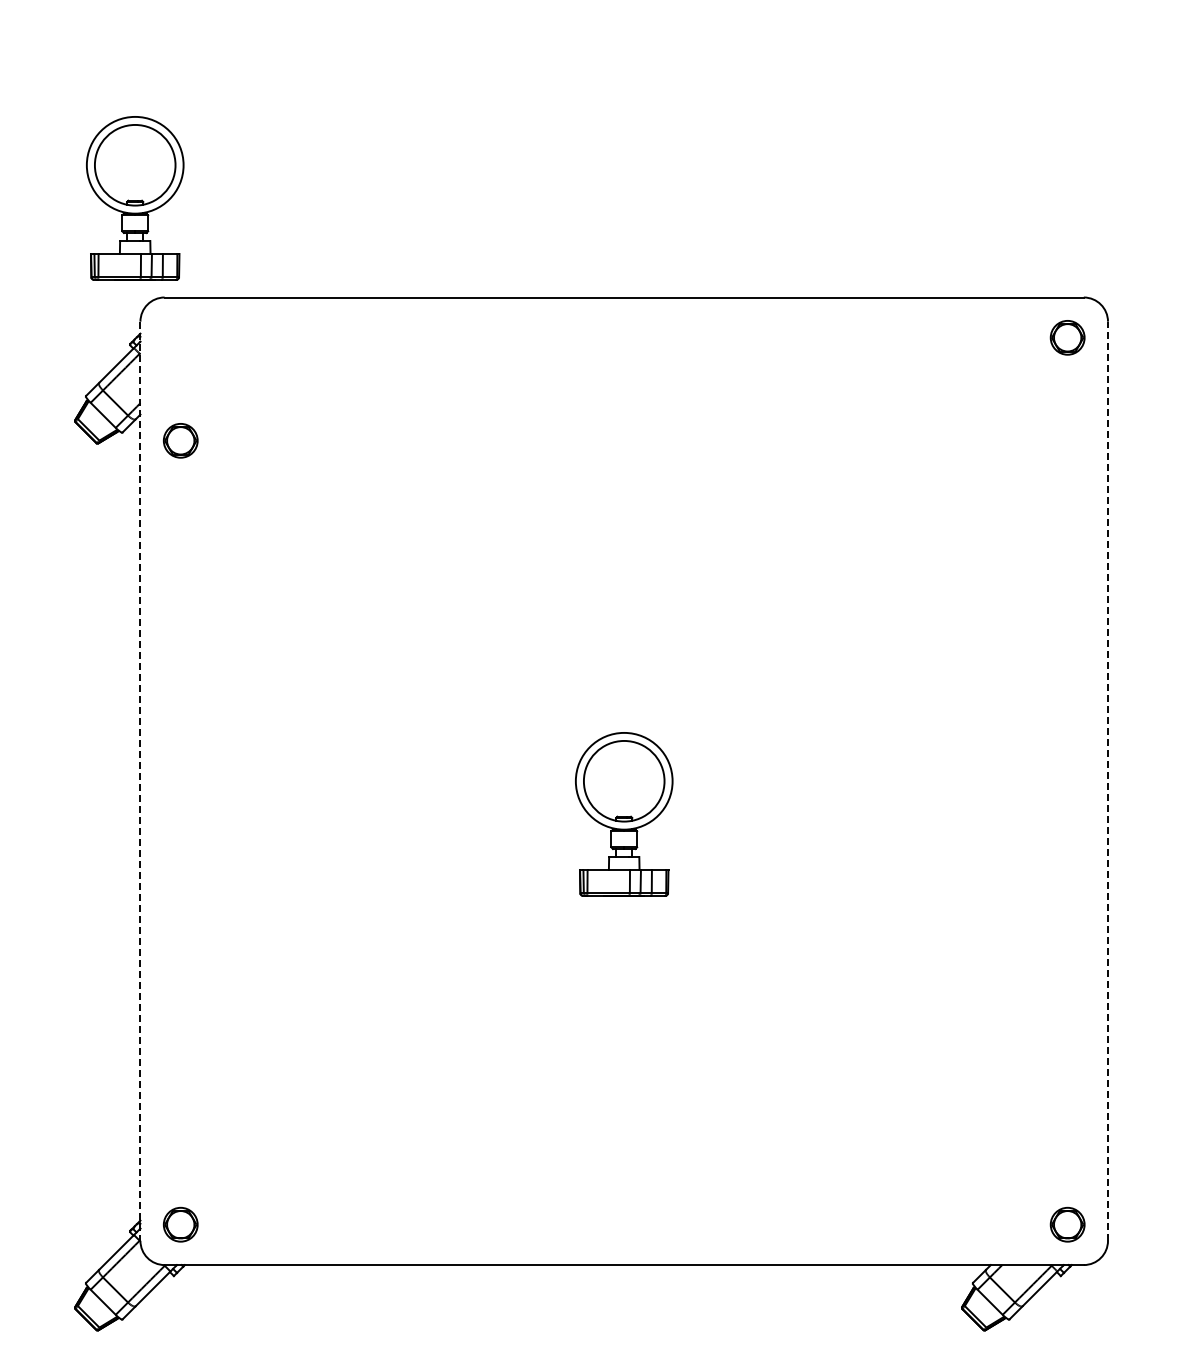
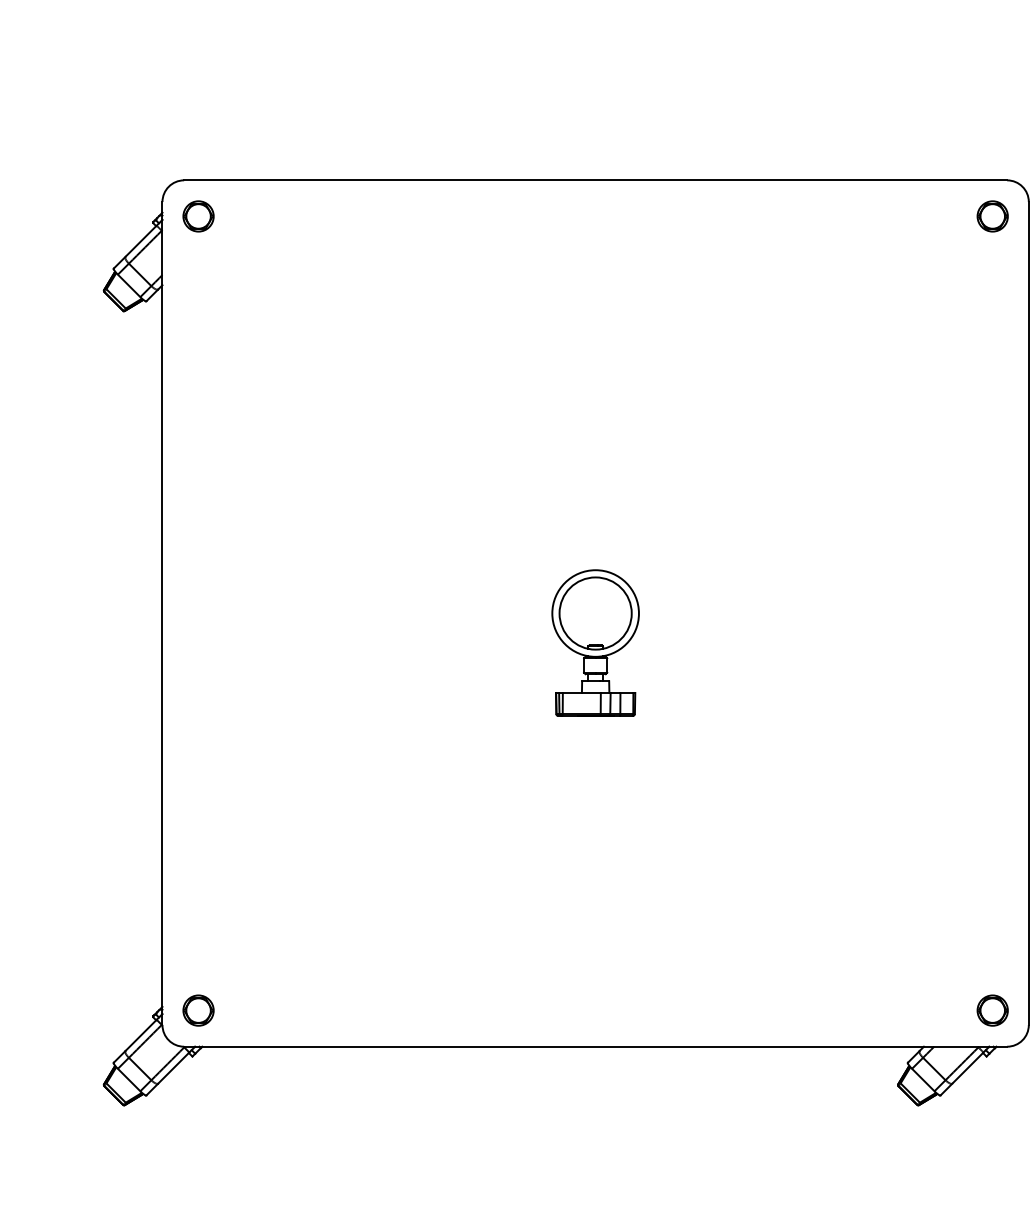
part: (135, 198) -> (158, 91), removed
part: (180, 440) -> (198, 216), moved
line: (140, 781) -> (162, 613), dashed -> solid
line: (1108, 781) -> (1029, 613), dashed -> solid

